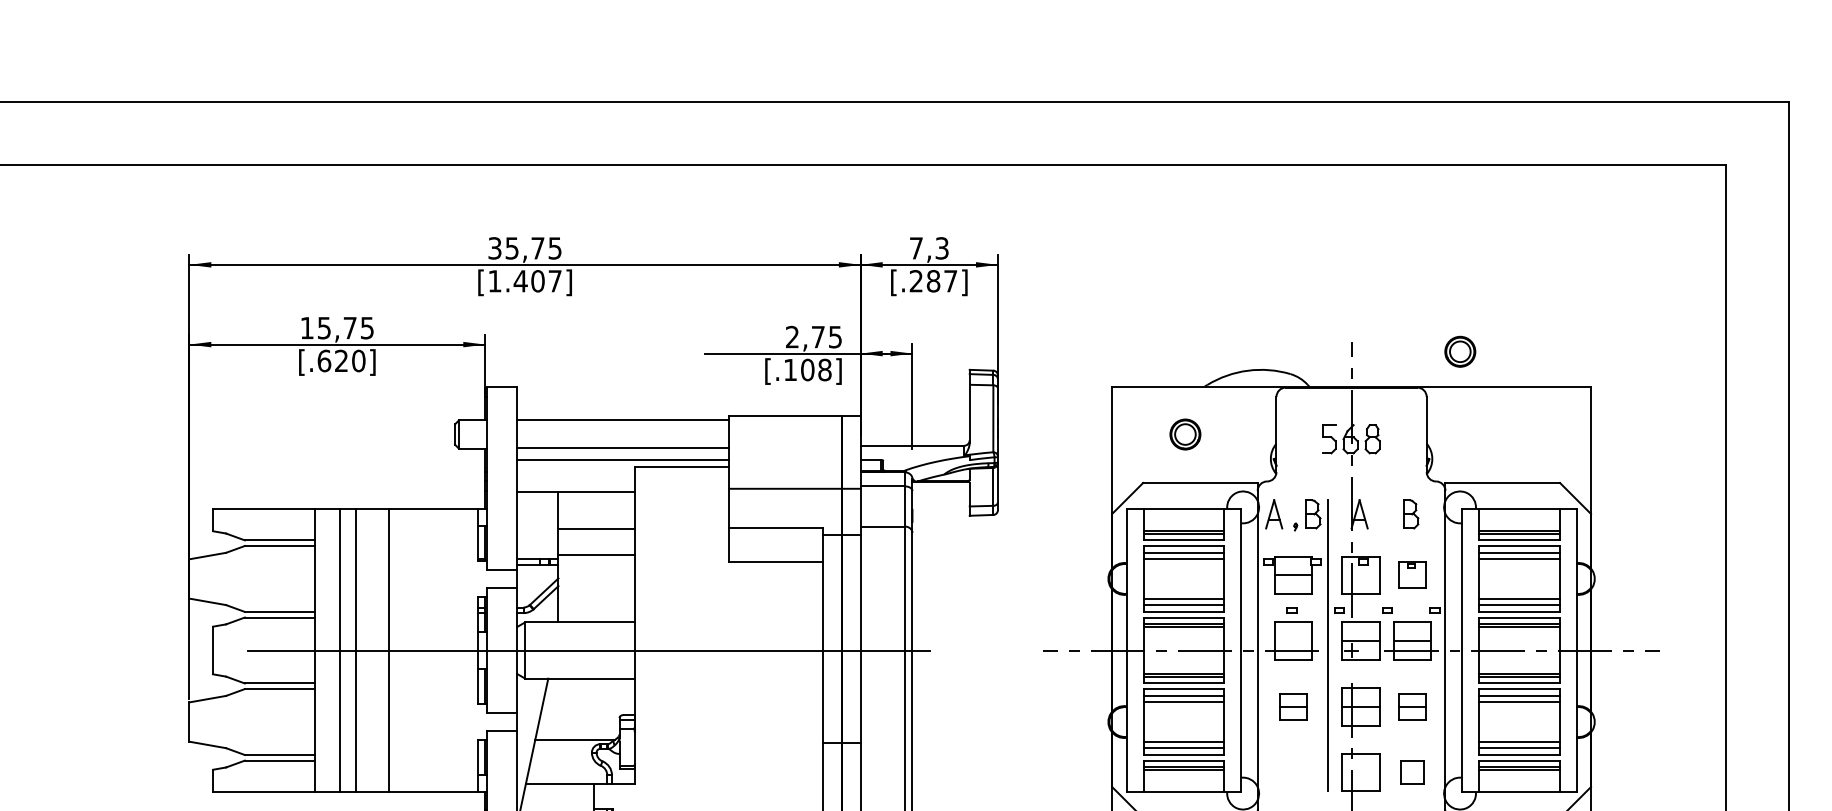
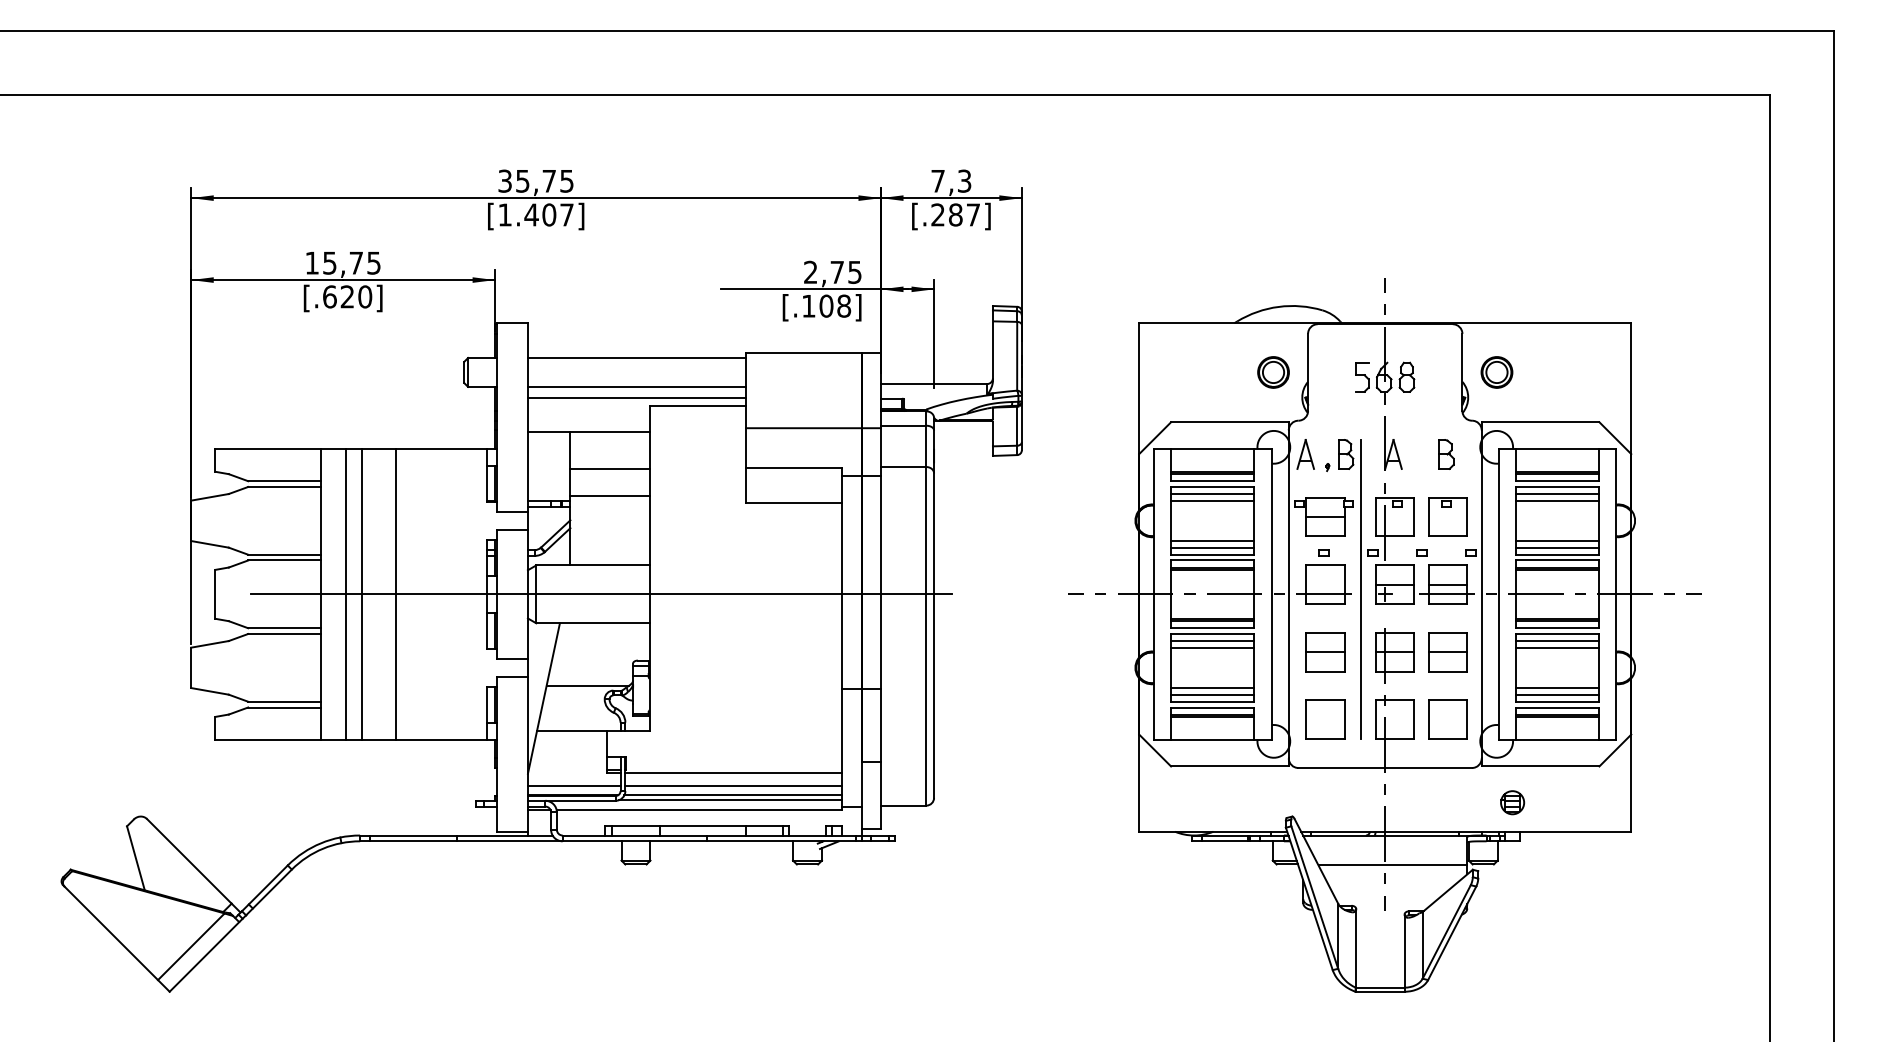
part: (1459, 351) -> (1496, 372), moved
part: (1185, 434) -> (1273, 372), moved
part: (1412, 574) -> (1447, 516), size x1.43
part: (1293, 707) -> (1325, 652), size x1.43
part: (1412, 707) -> (1447, 652), size x1.43
part: (1293, 772) -> (1325, 719), added
part: (1412, 772) -> (1447, 719), size x1.67

